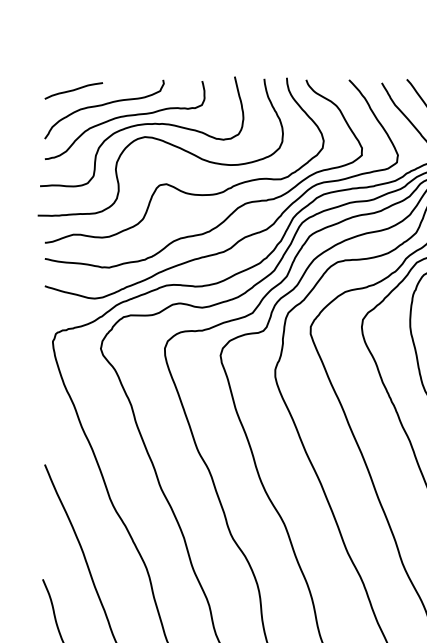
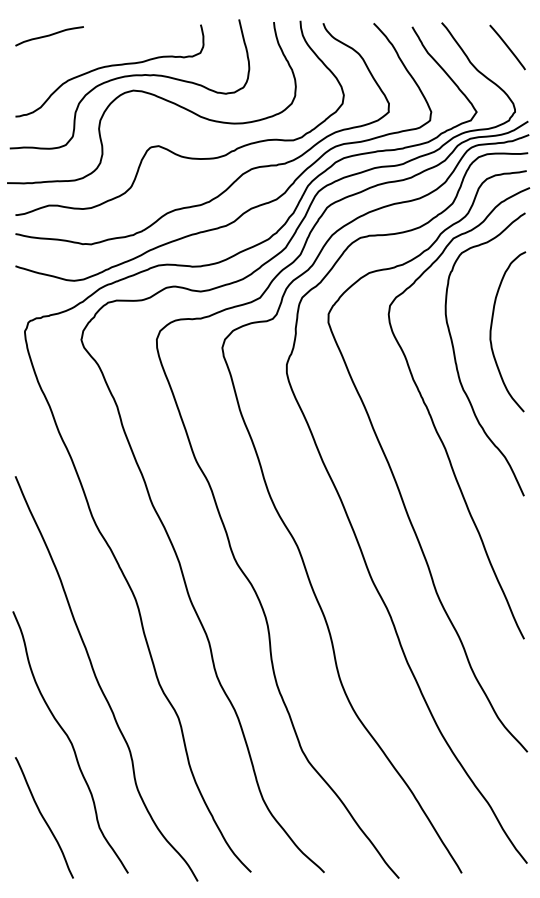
curve: (104, 105) -> (85, 53), removed

